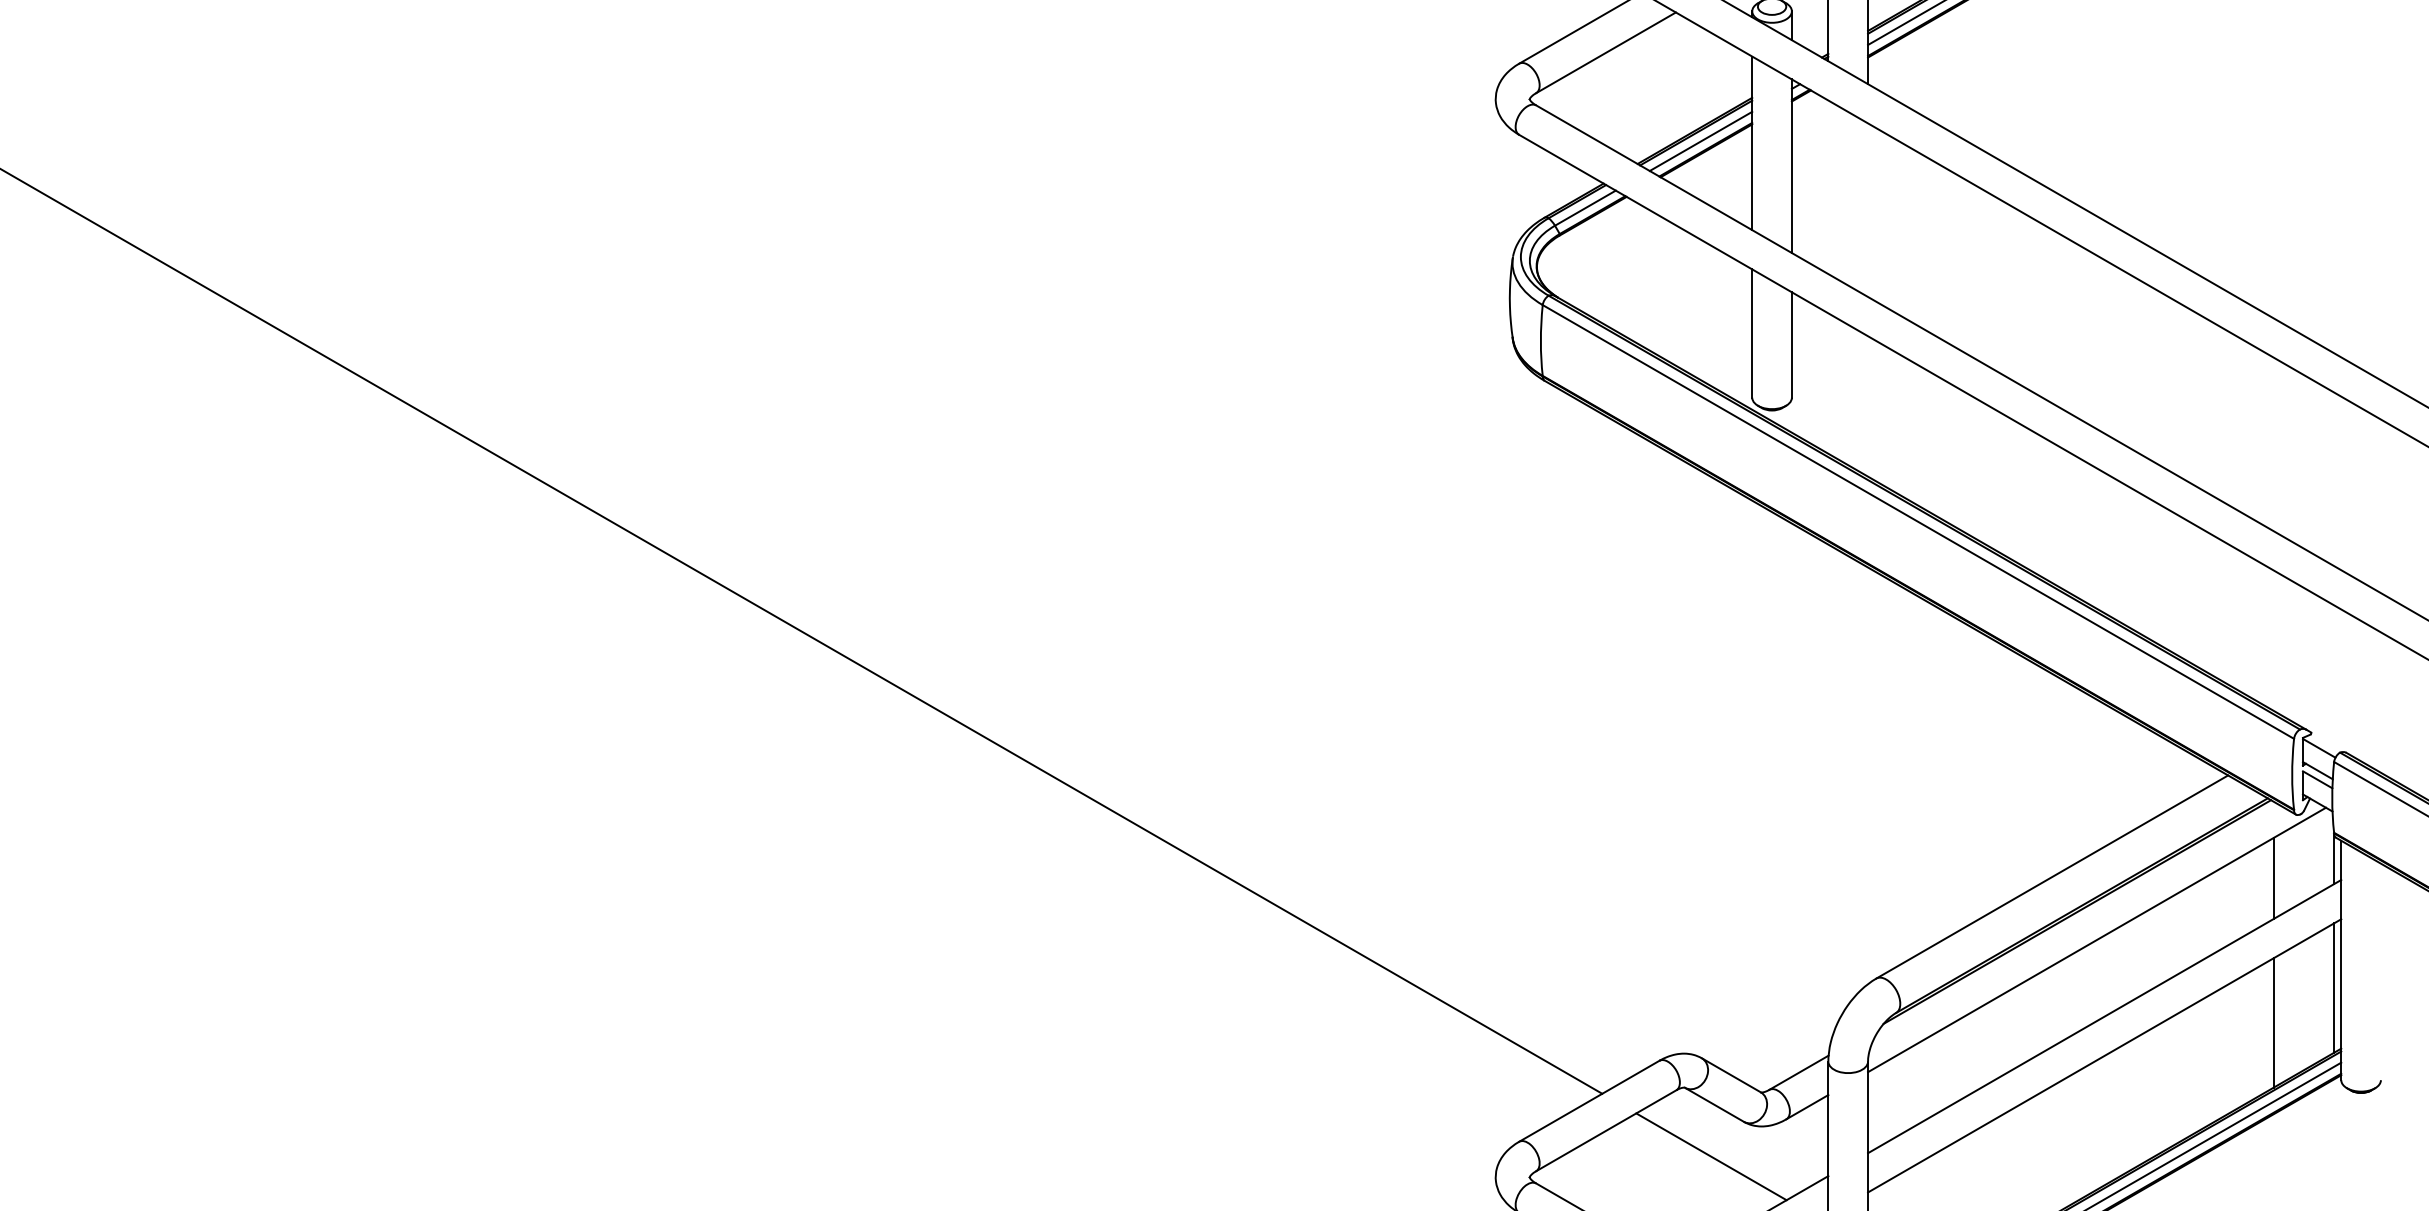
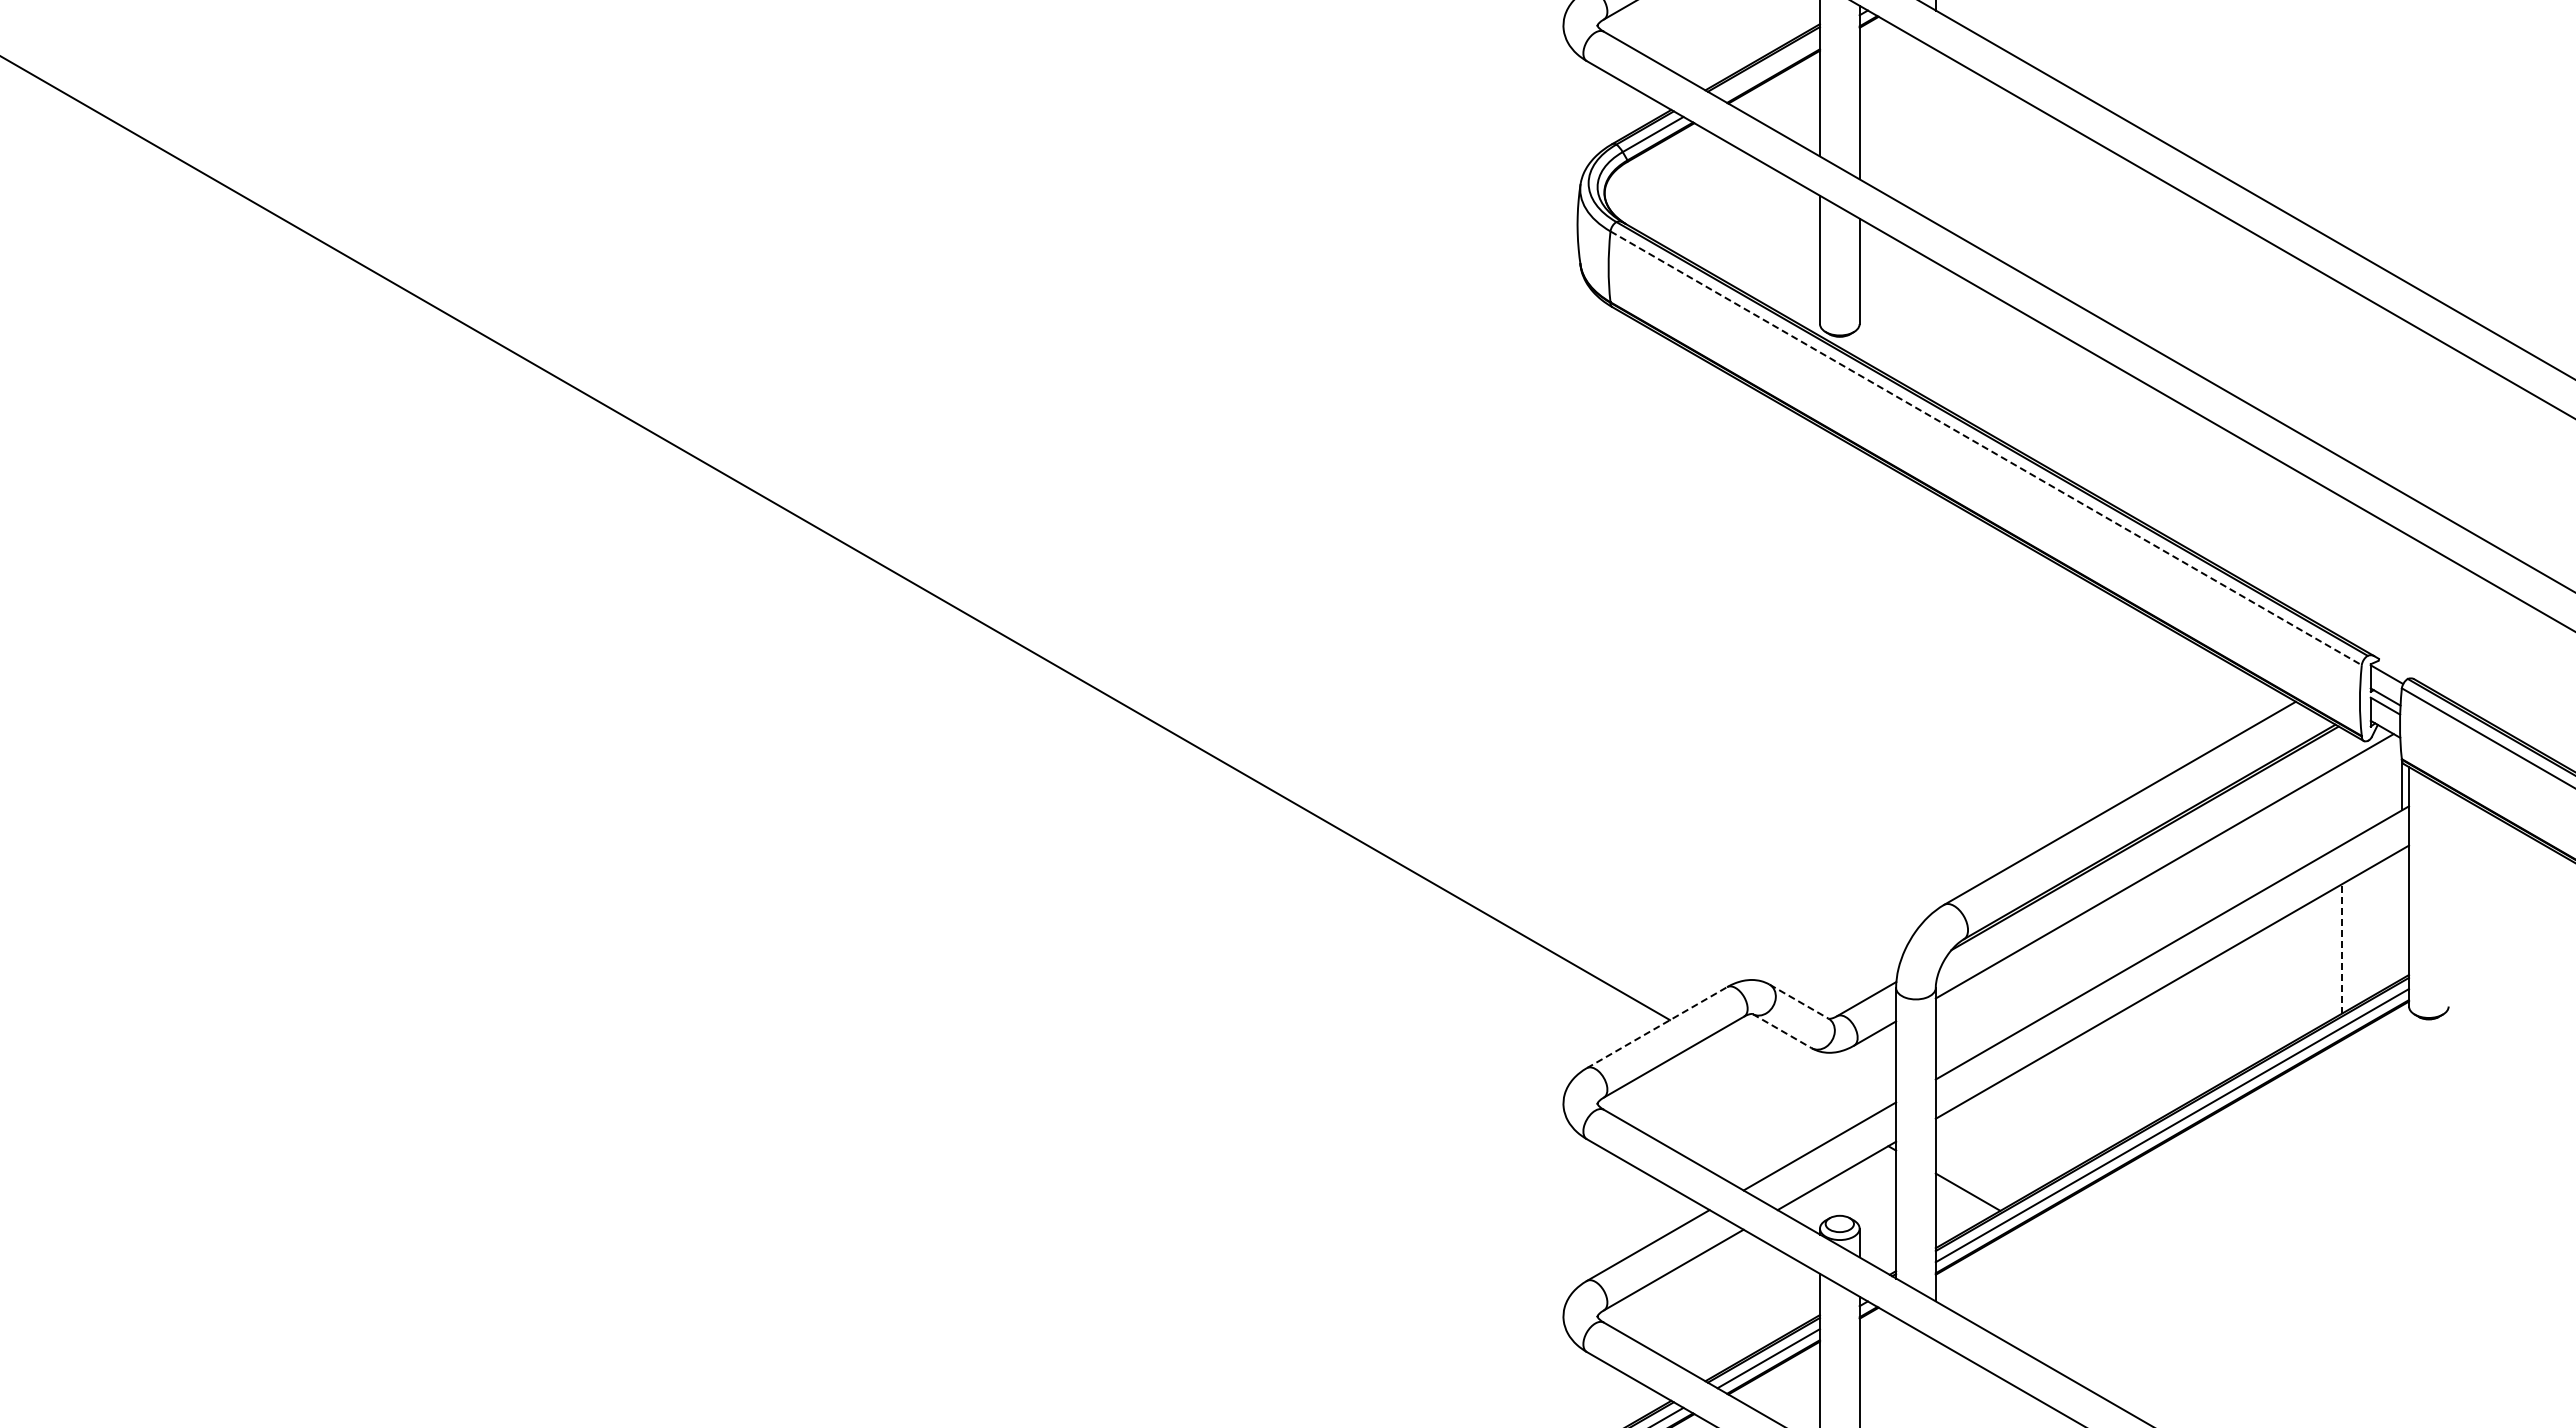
line: (1700, 141) -> (1768, 67), removed
line: (1918, 522) -> (1986, 448), solid -> dashed
line: (2273, 878) -> (2341, 804), removed
line: (2334, 988) -> (2402, 914), removed
line: (2273, 1023) -> (2341, 949), solid -> dashed
line: (1731, 1075) -> (1799, 1001), solid -> dashed
line: (1589, 1101) -> (1657, 1027), solid -> dashed
line: (1714, 1105) -> (1782, 1031), solid -> dashed
line: (1711, 1156) -> (1779, 1082), removed

